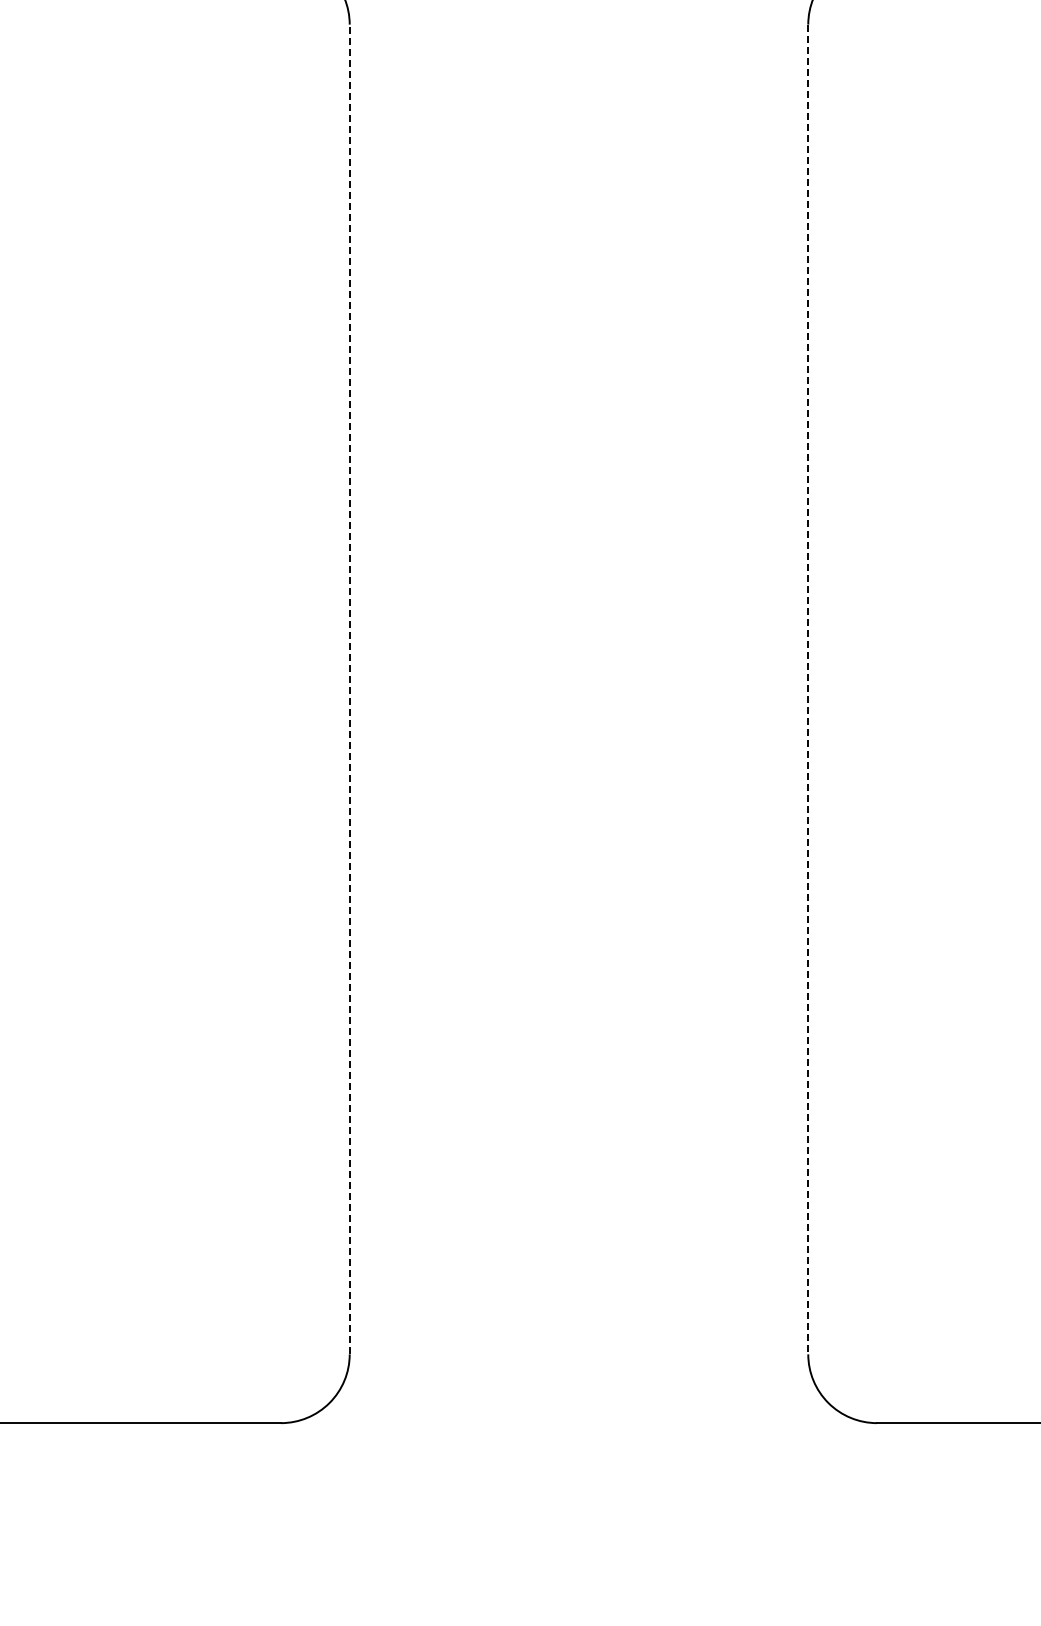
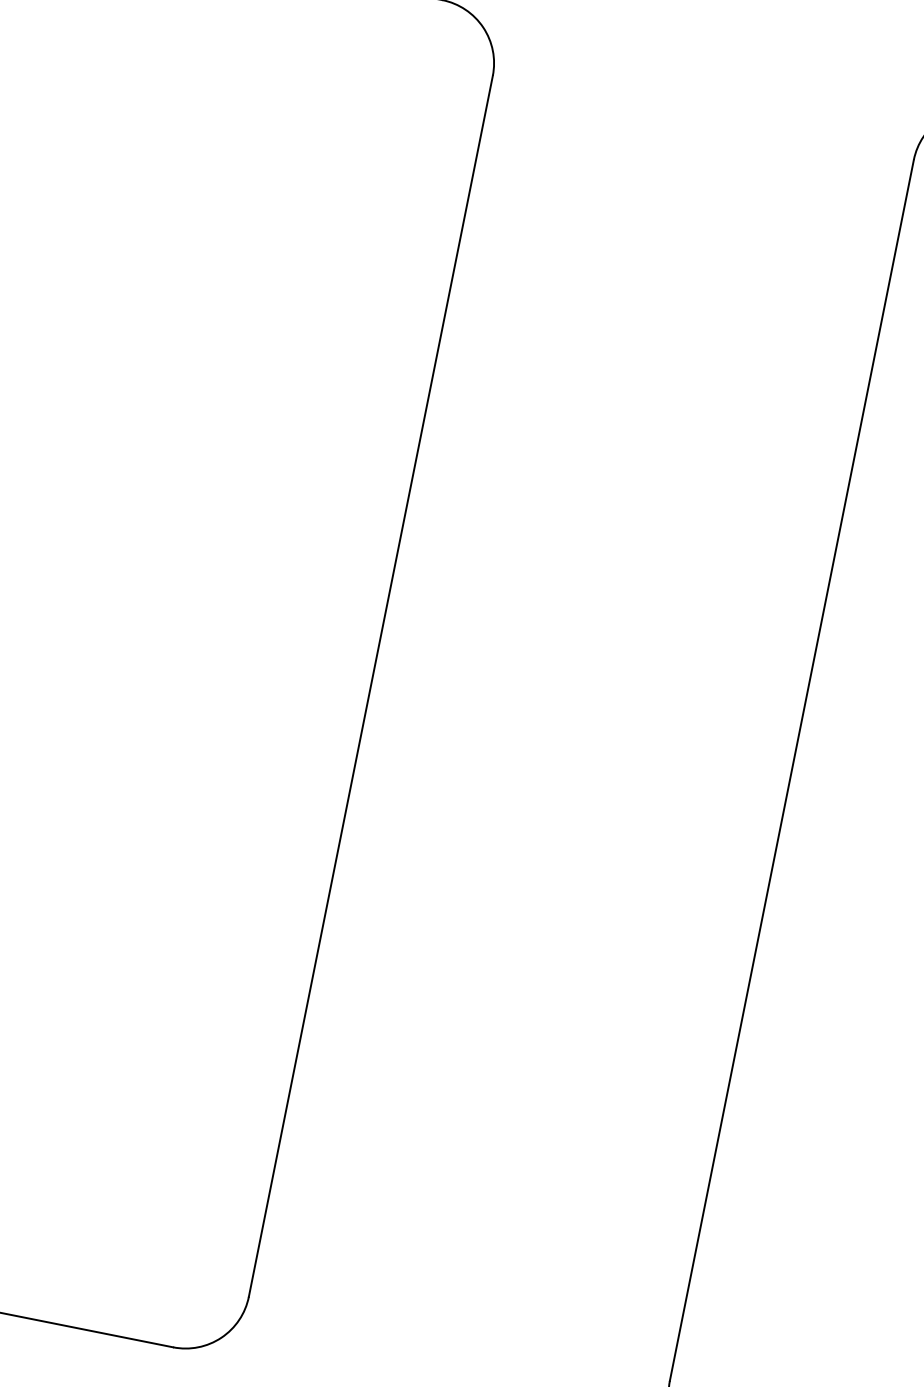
line: (349, 689) -> (370, 686), dashed -> solid
line: (808, 689) -> (792, 770), dashed -> solid

